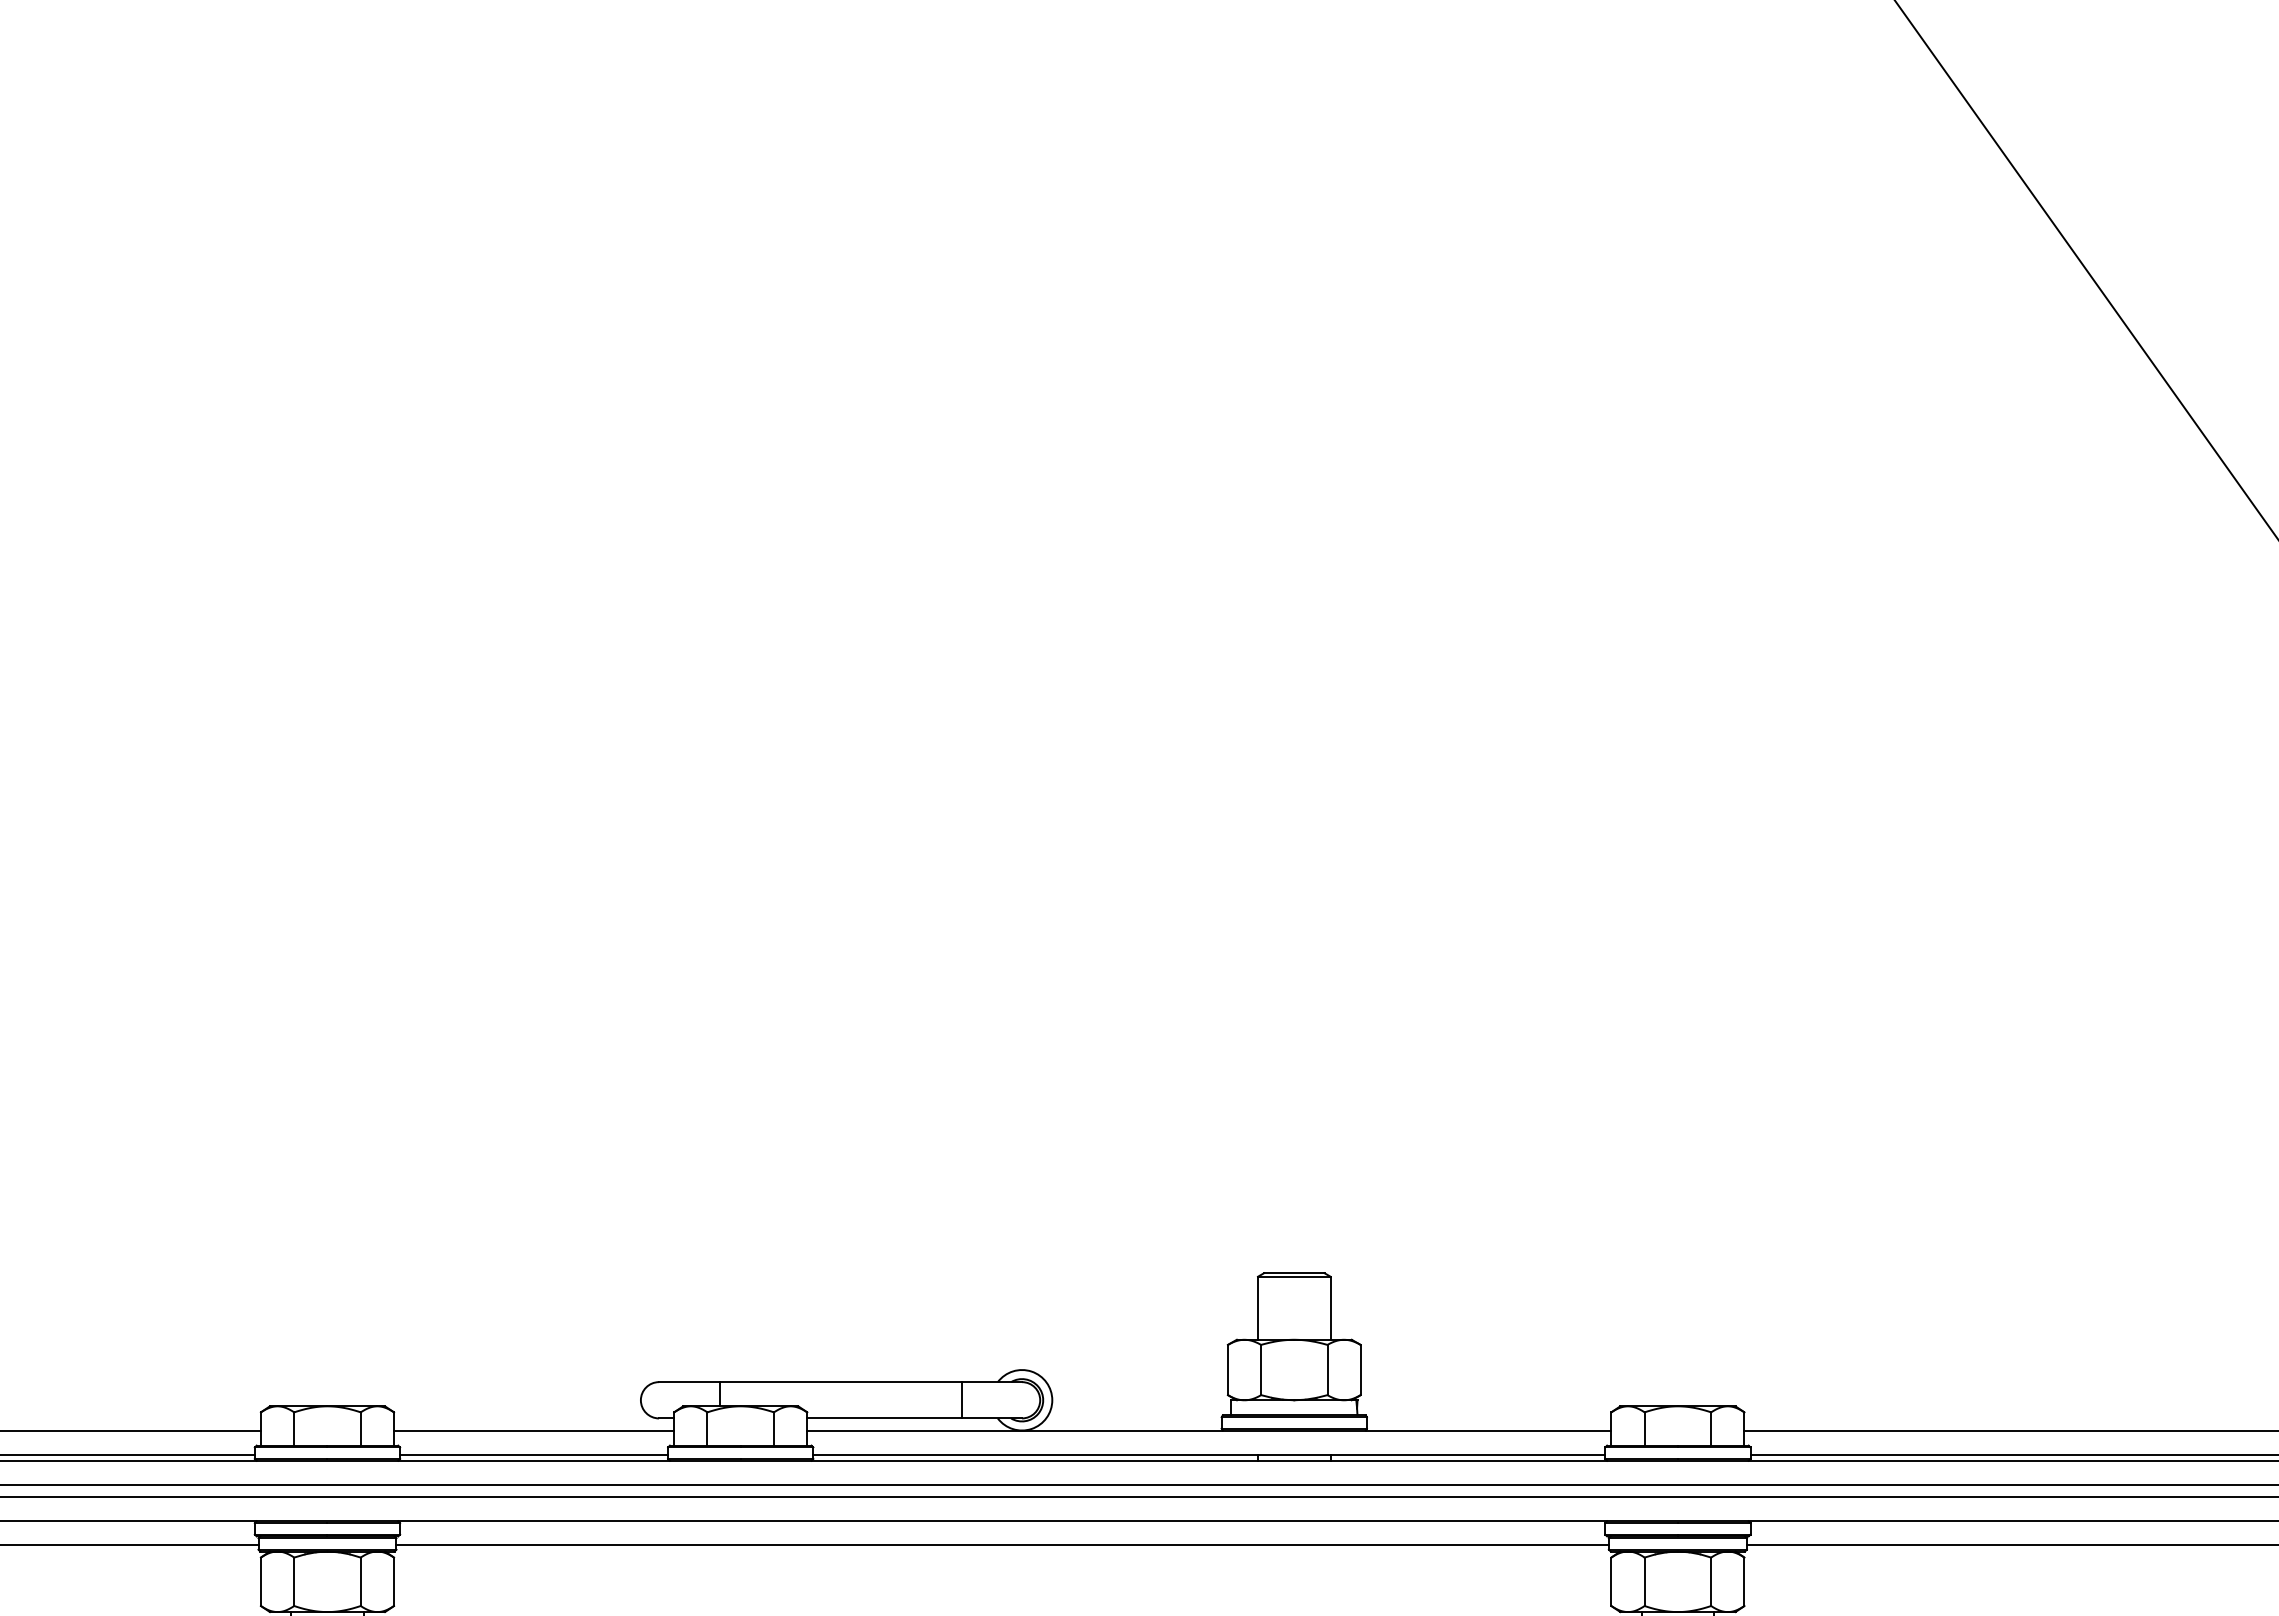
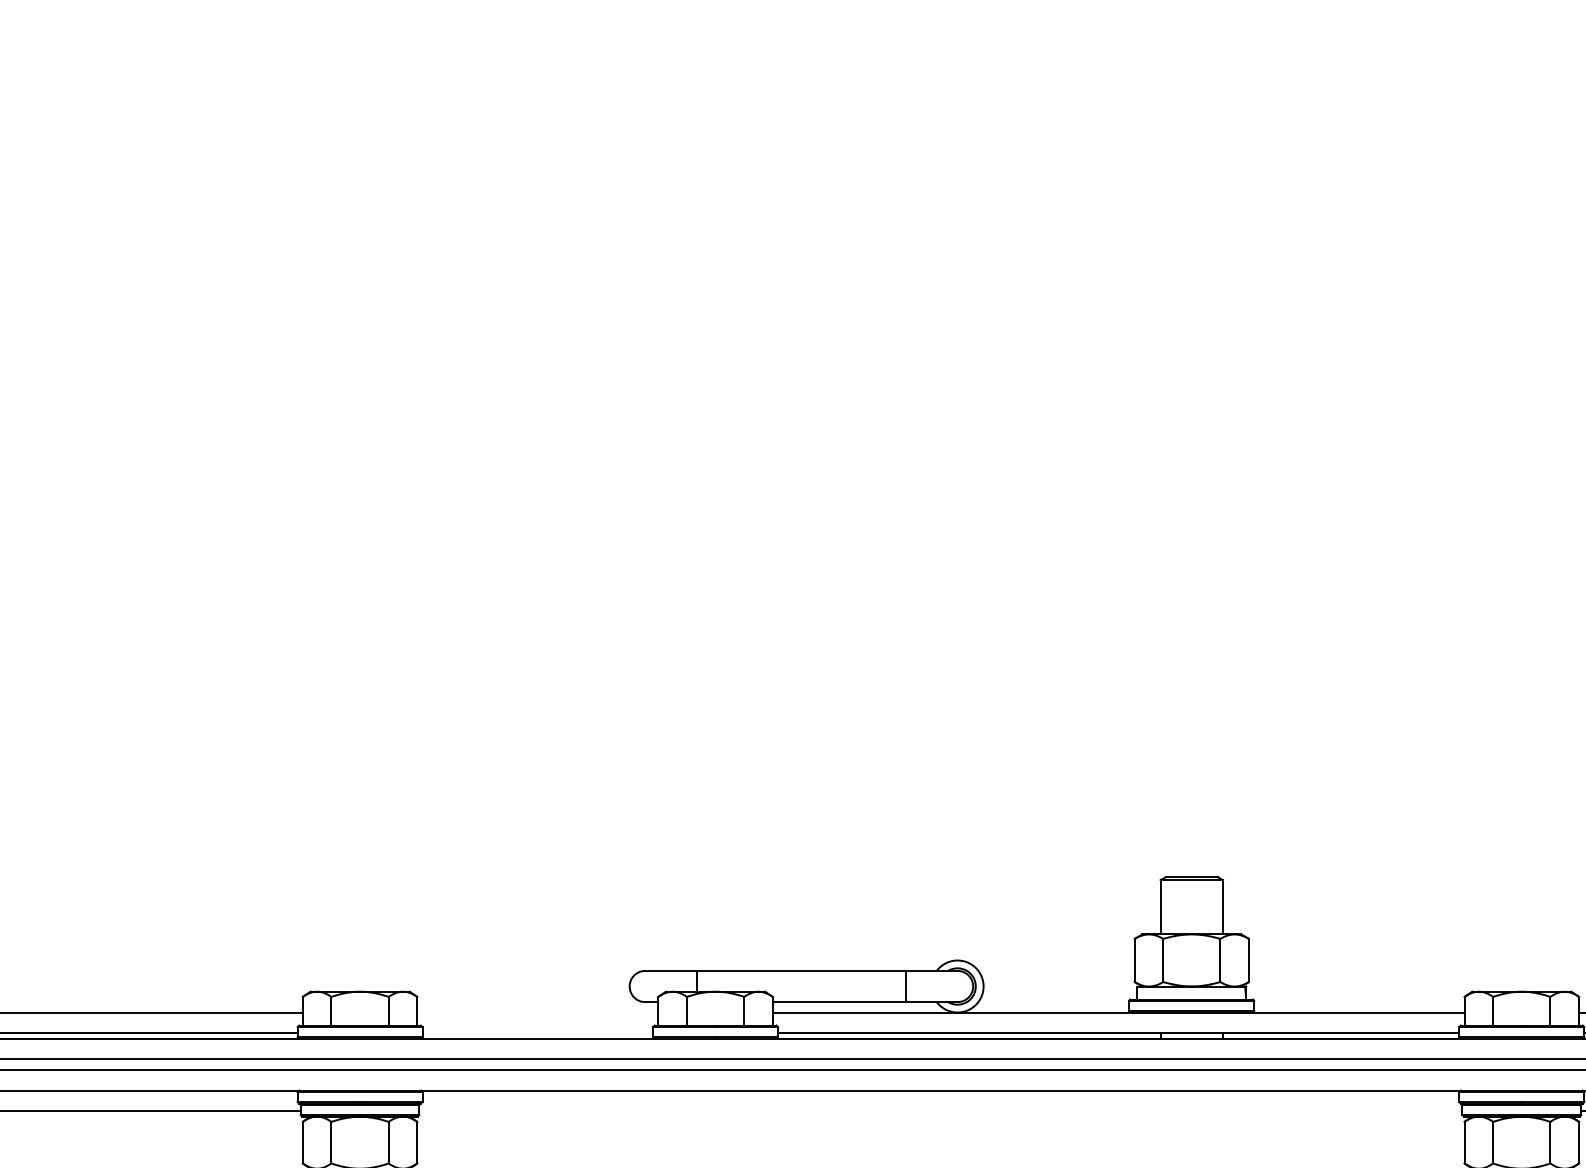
line: (534, 1430) -> (538, 1012), removed
line: (534, 1454) -> (538, 1033), removed
line: (1002, 1545) -> (940, 1111), removed

